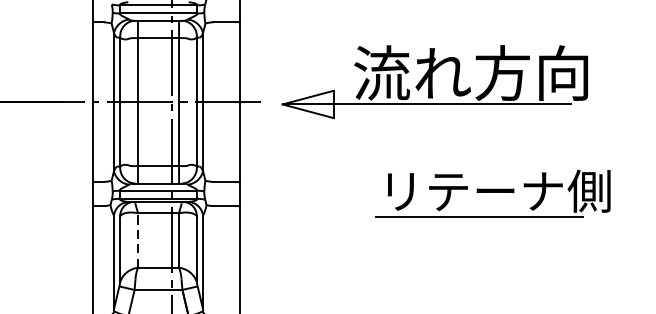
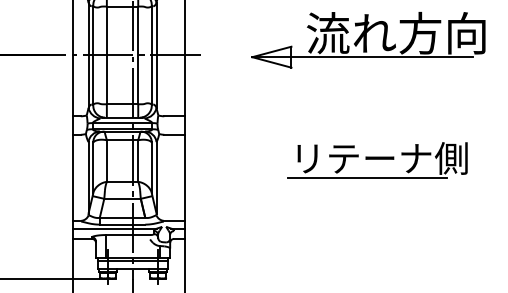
part: (434, 82) -> (368, 40), moved
part: (492, 193) -> (377, 160), moved
line: (137, 241) -> (106, 161), dashed -> solid

